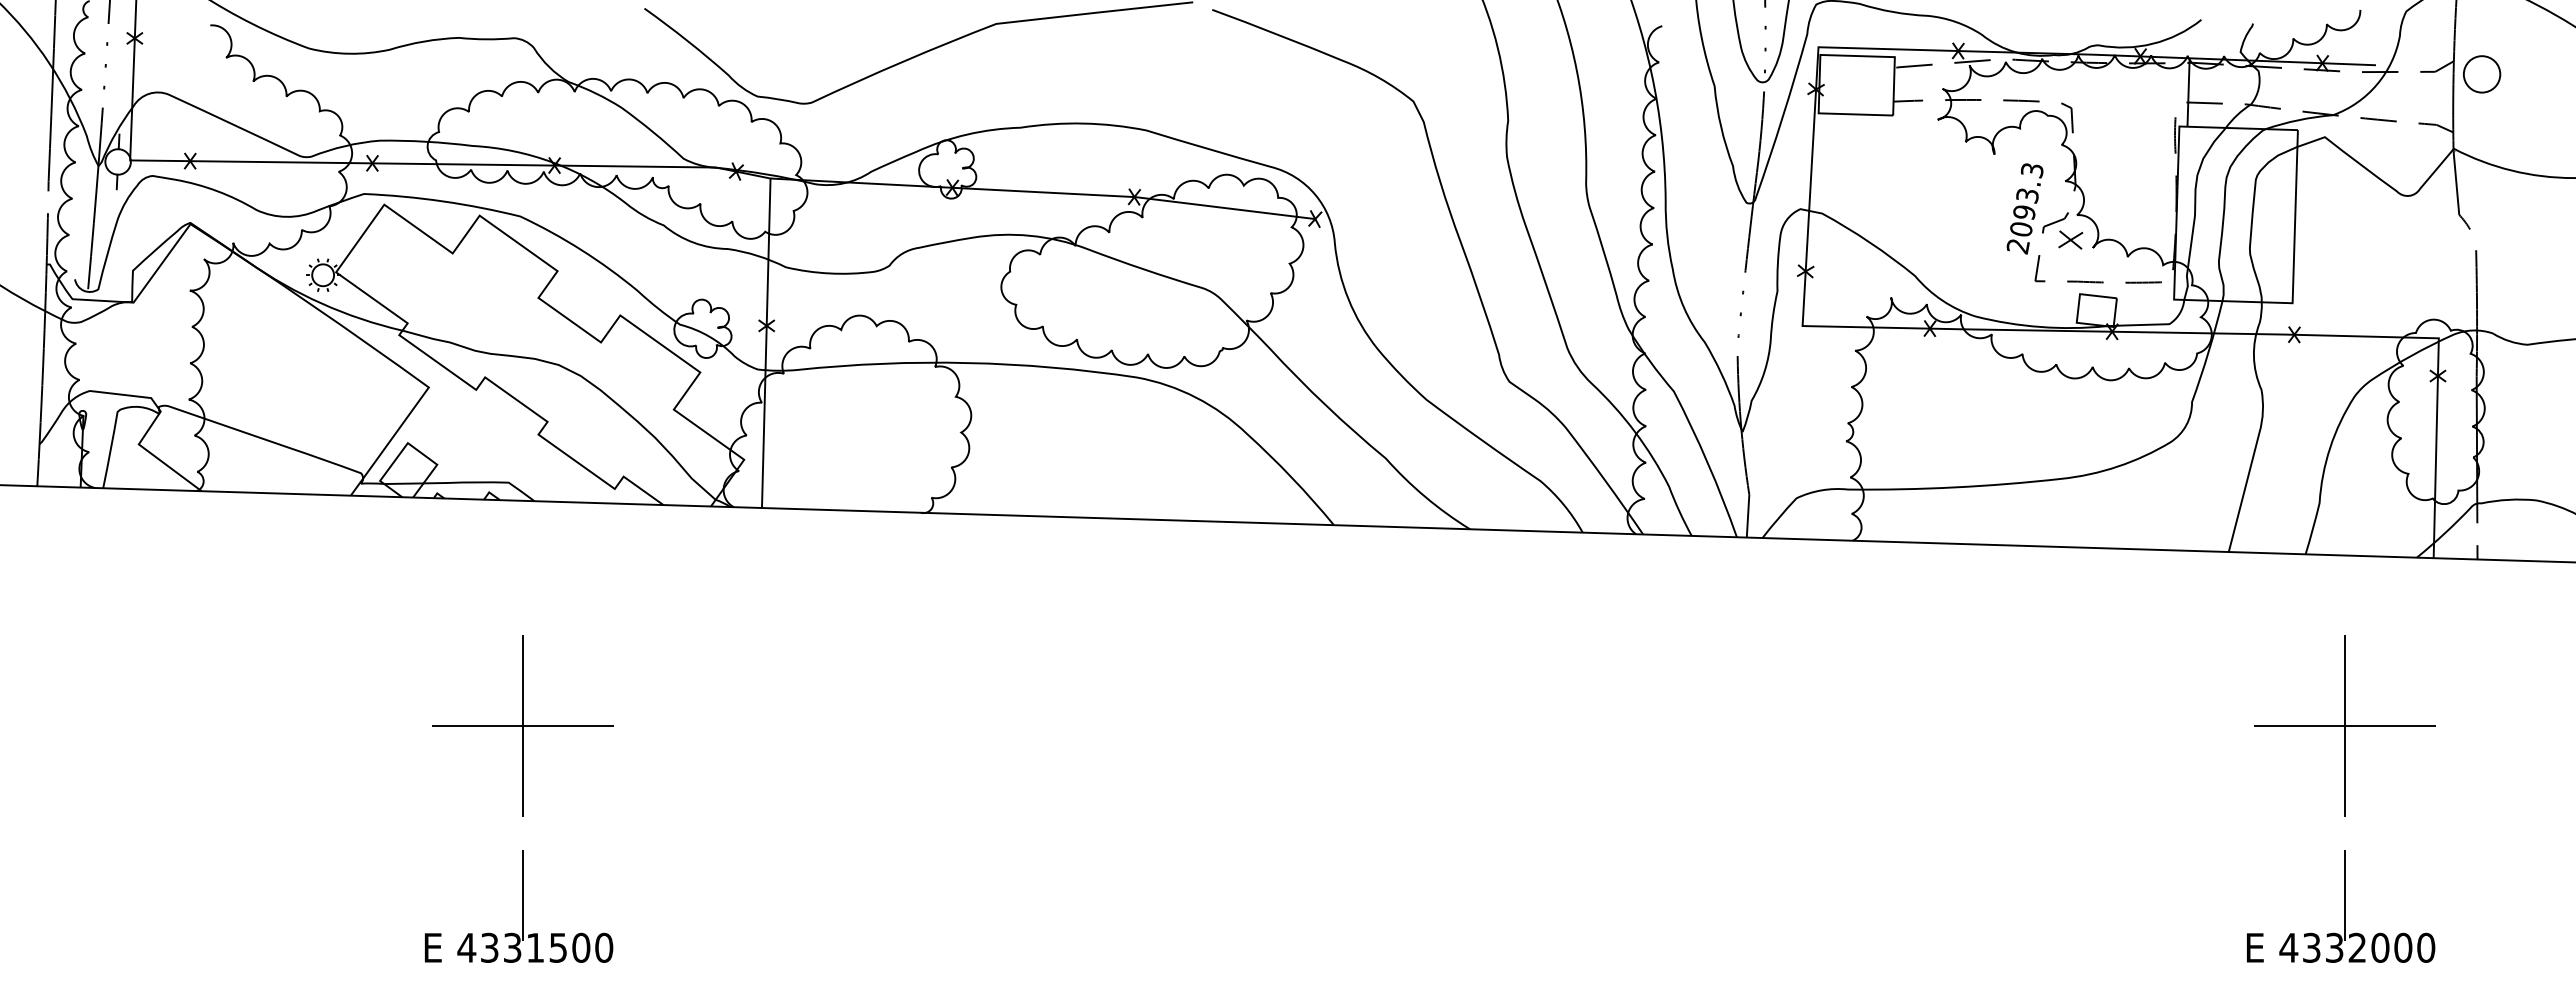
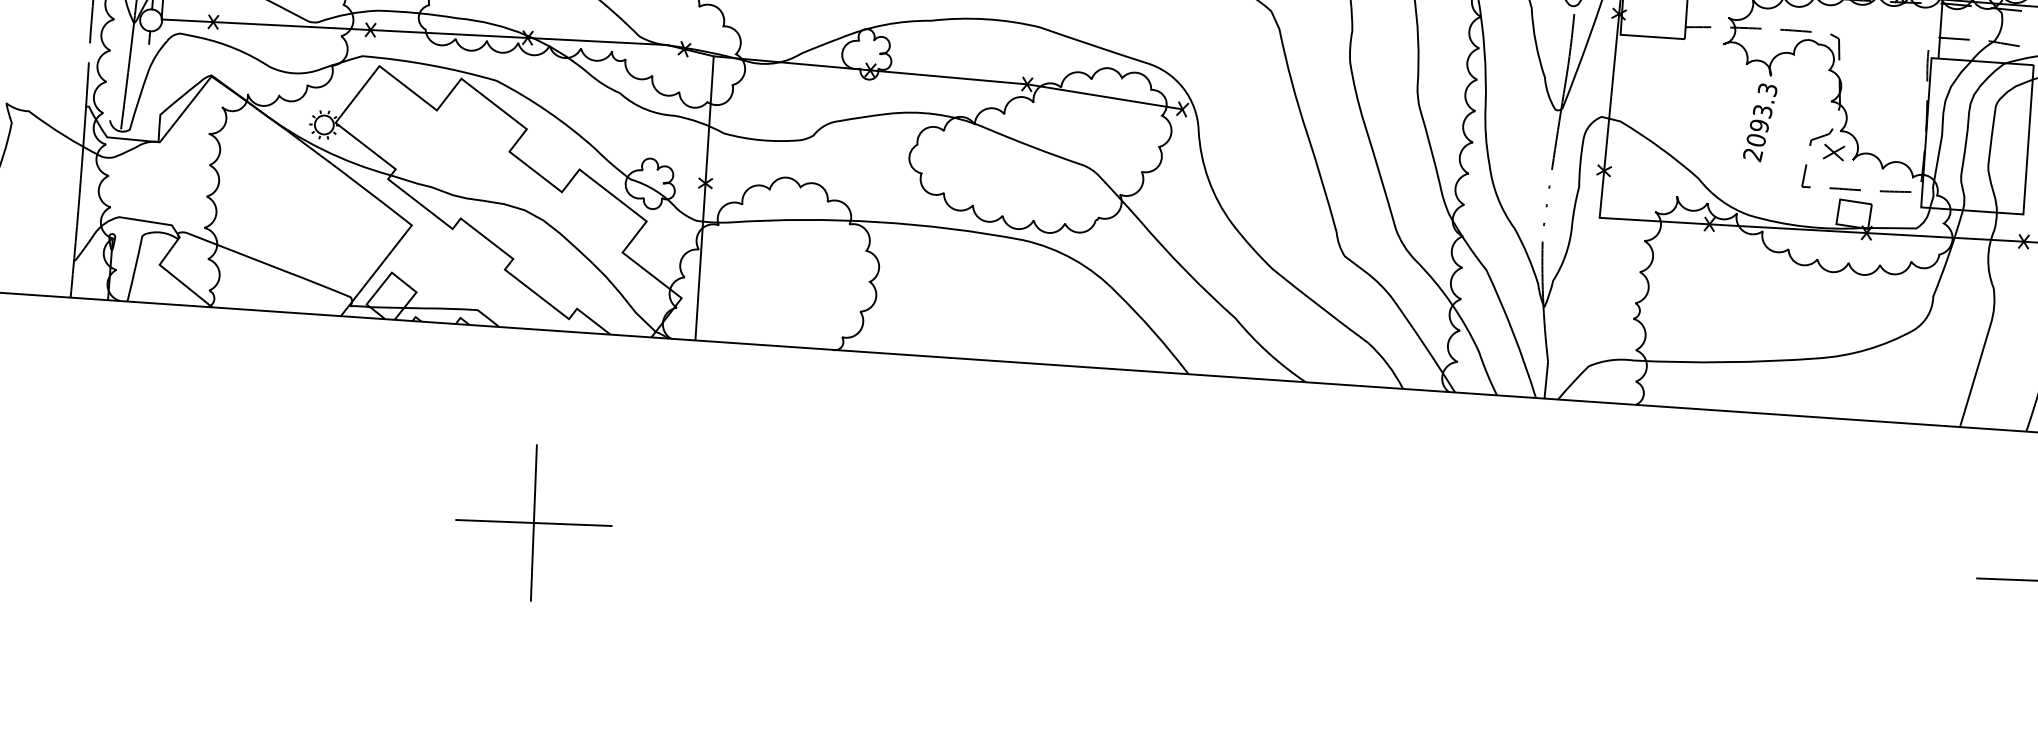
text: (2024, 208) -> (1759, 122), moved
part: (522, 725) -> (533, 522), moved
part: (519, 906) -> (472, 676), removed

